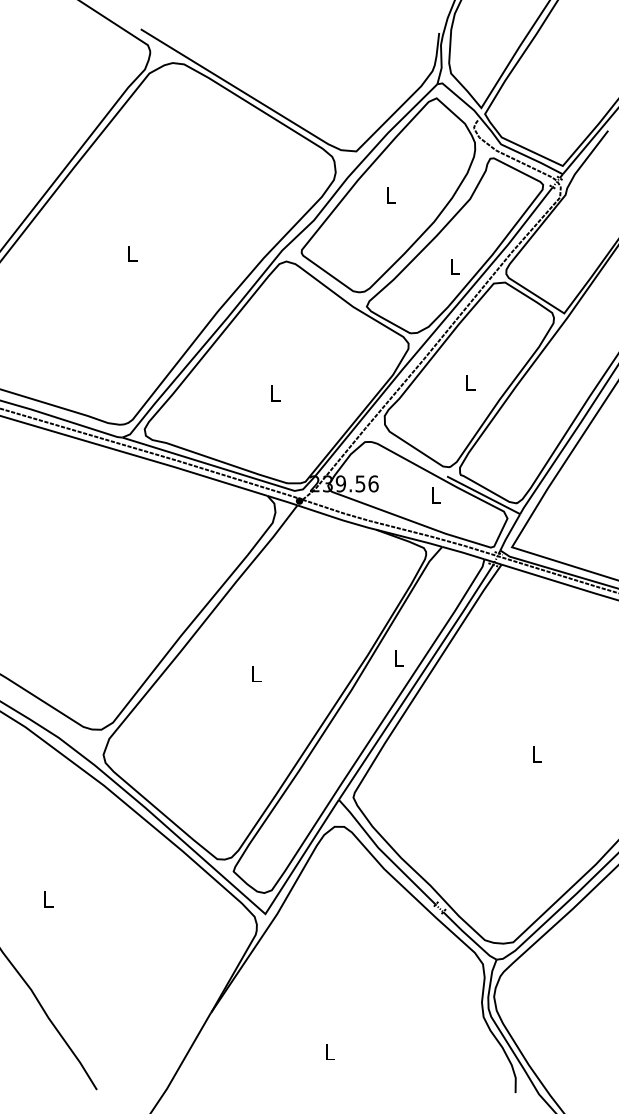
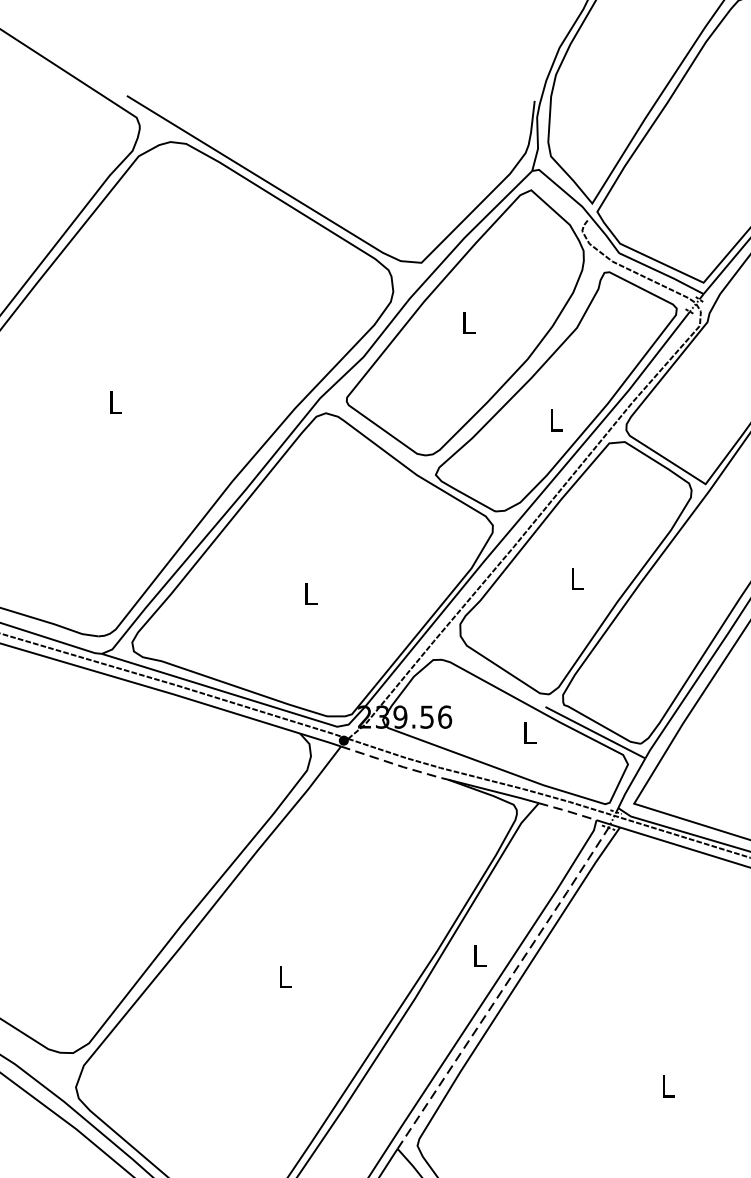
line: (338, 518) -> (397, 764), solid -> dashed
line: (462, 552) -> (566, 810), solid -> dashed
line: (417, 681) -> (505, 987), solid -> dashed

